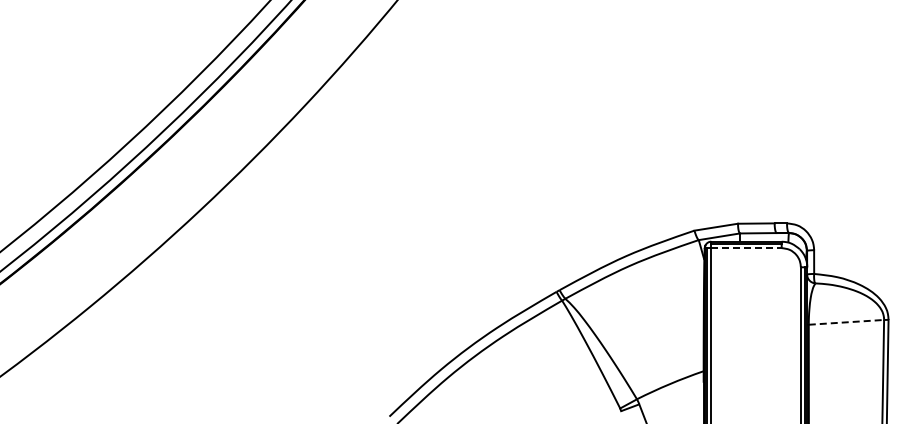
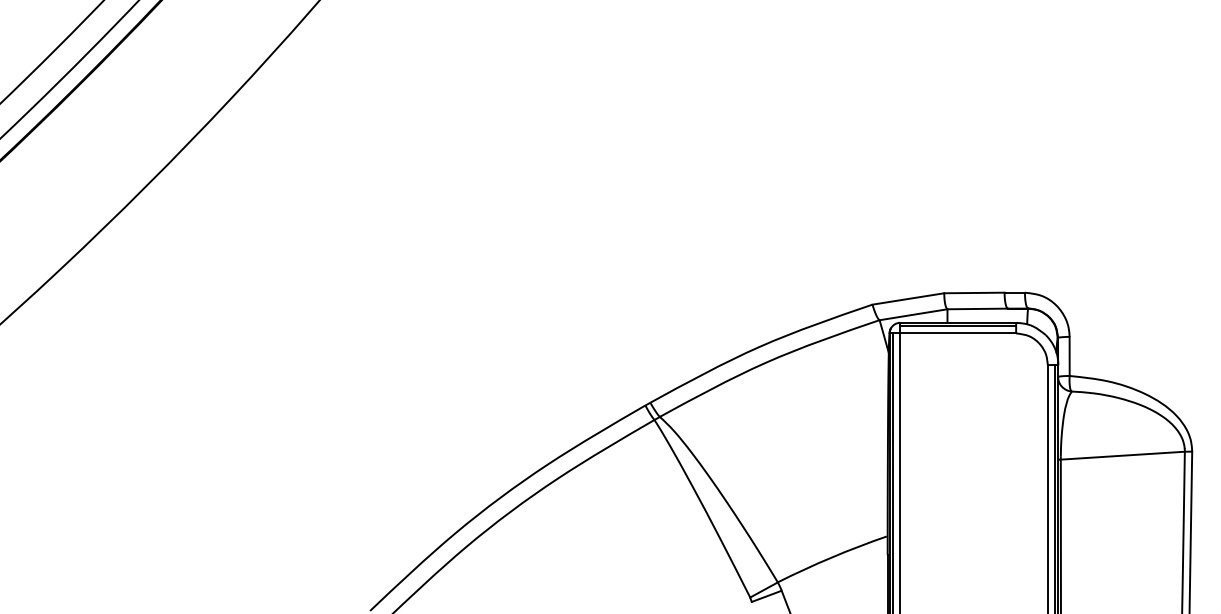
line: (746, 248) -> (958, 334), dashed -> solid
line: (846, 322) -> (1122, 455), dashed -> solid

